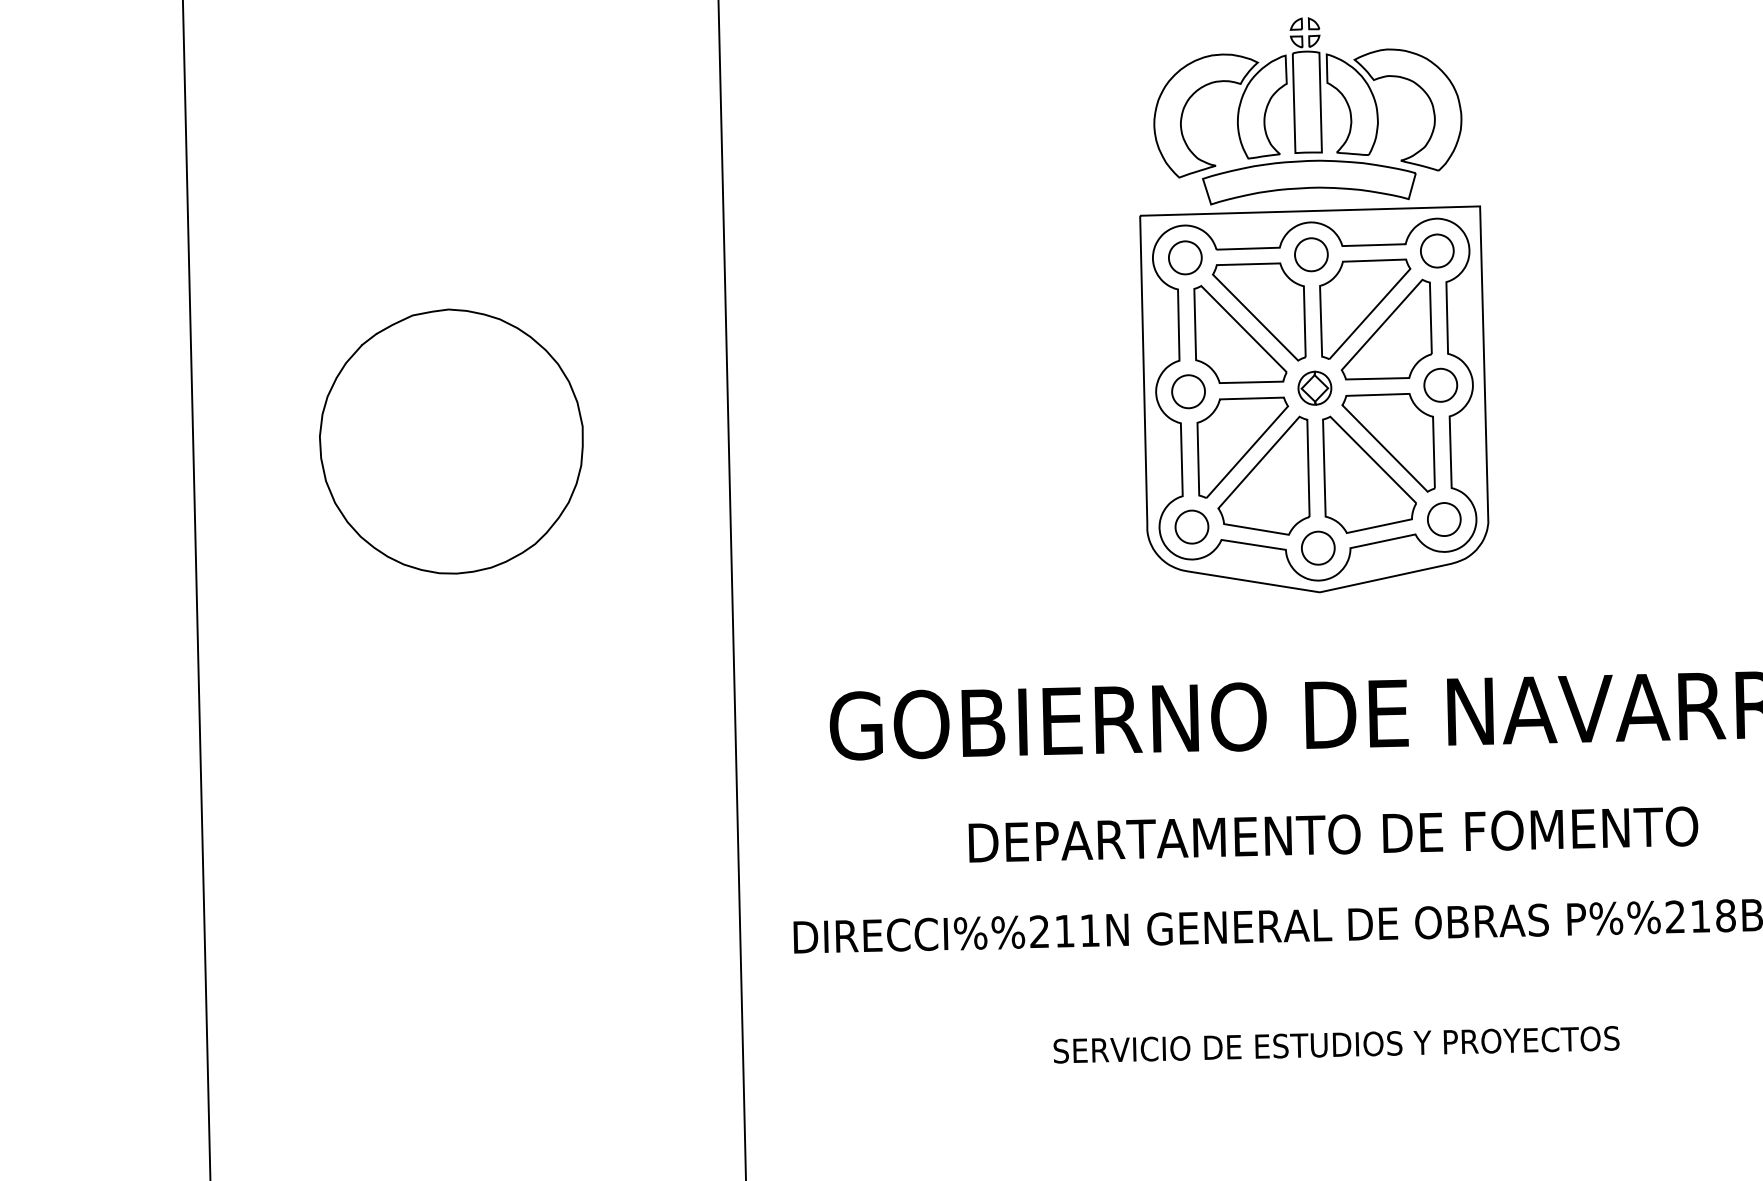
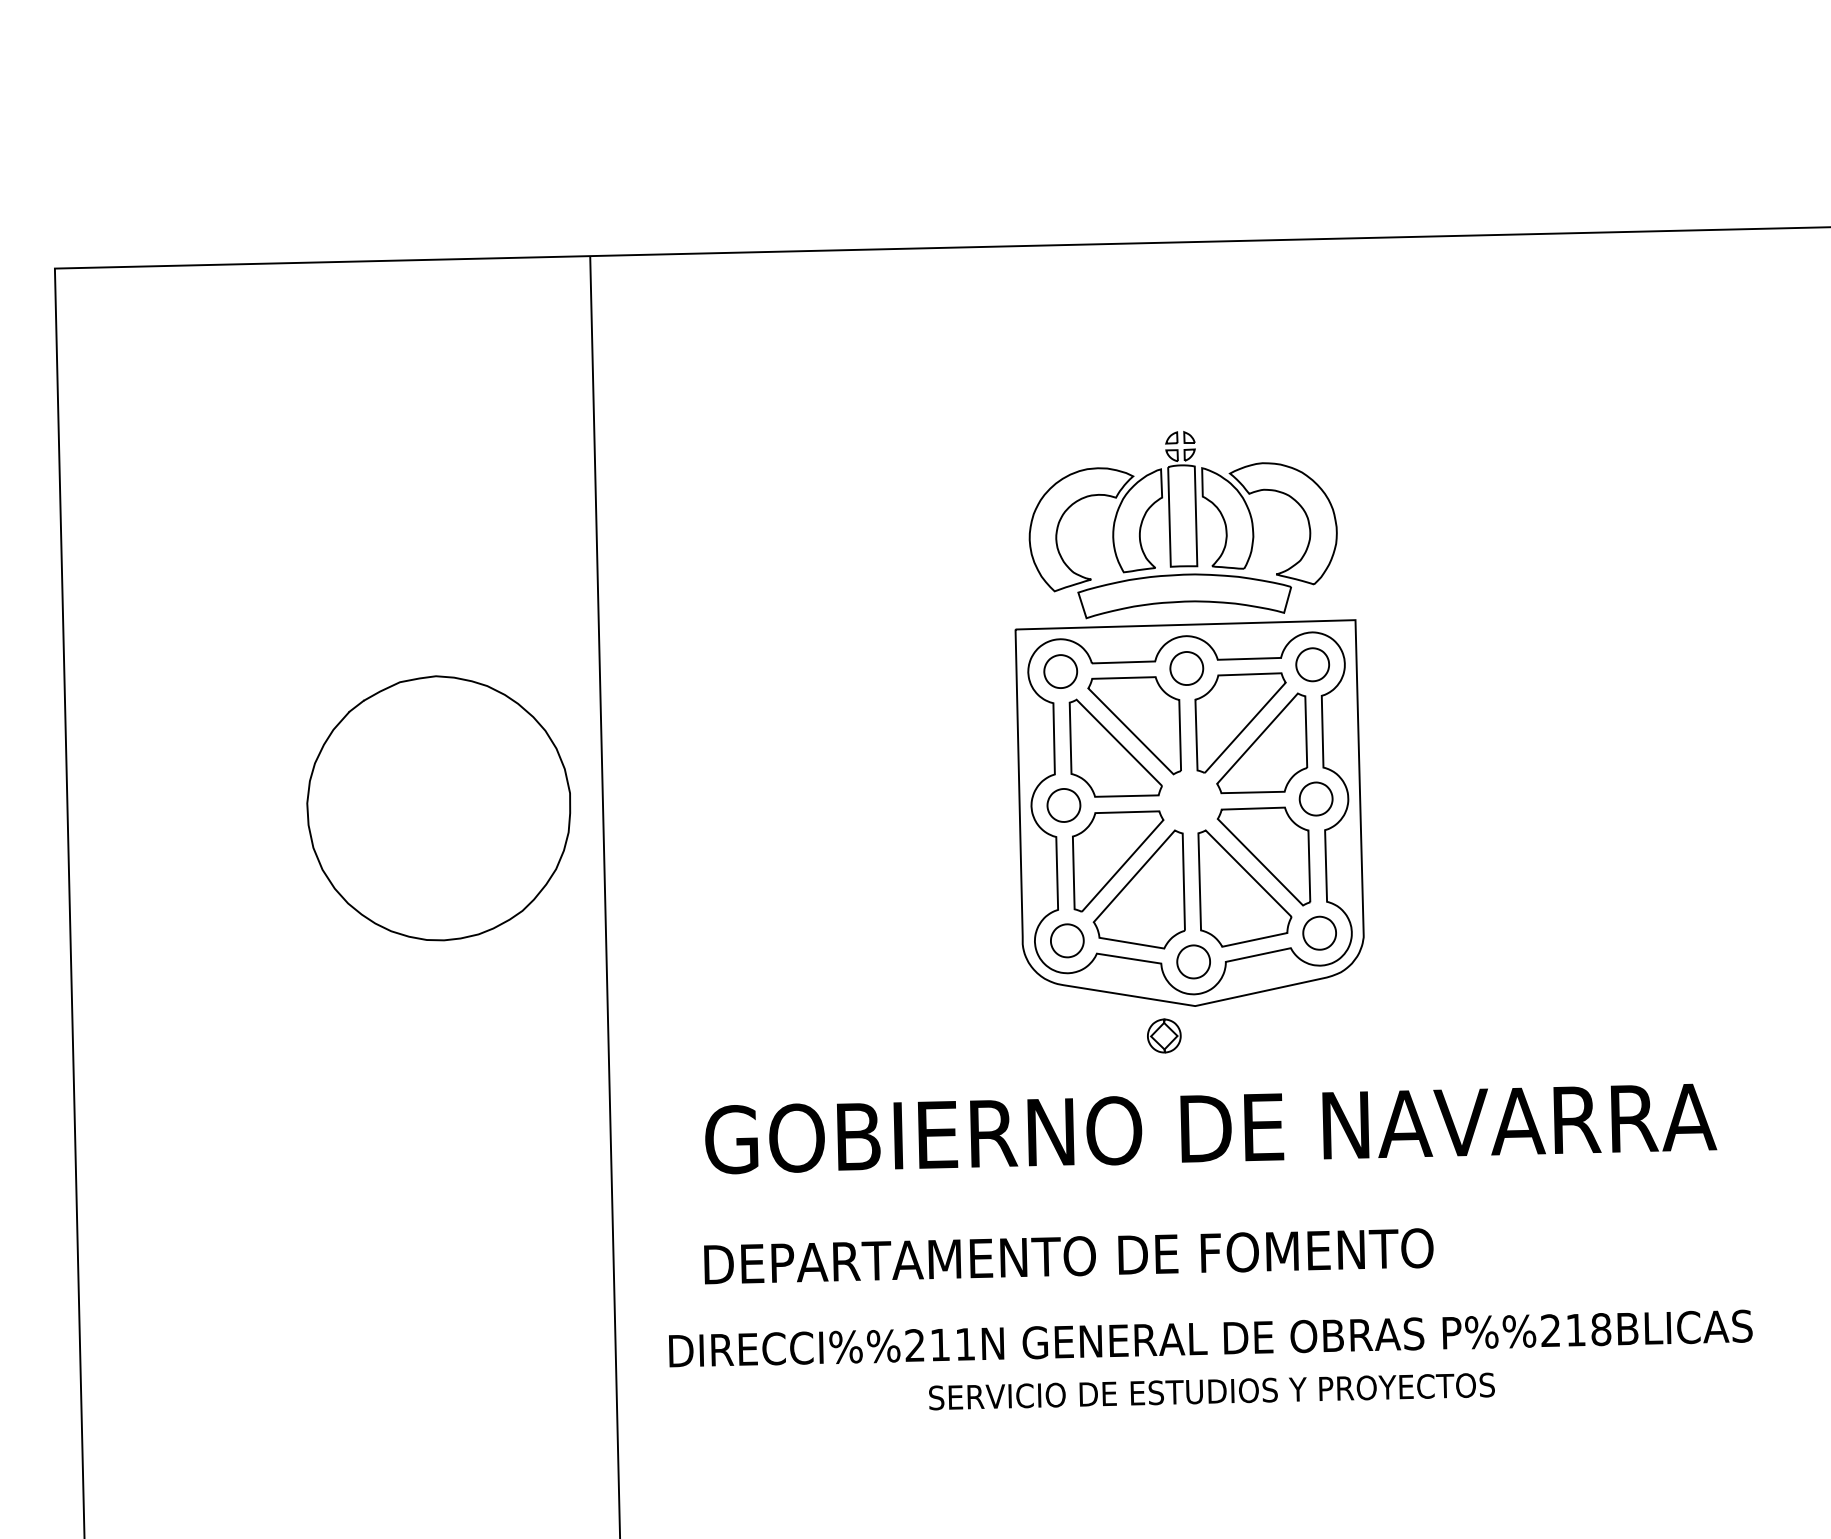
part: (1315, 387) -> (1164, 1035), moved
part: (451, 441) -> (438, 808), moved
text: (1333, 834) -> (1068, 1256), moved
text: (1336, 1044) -> (1211, 1391), moved

